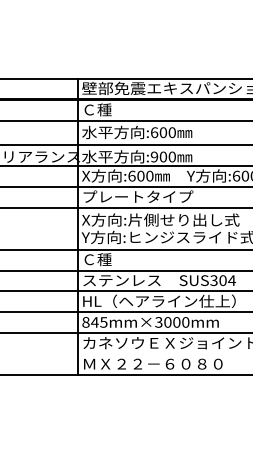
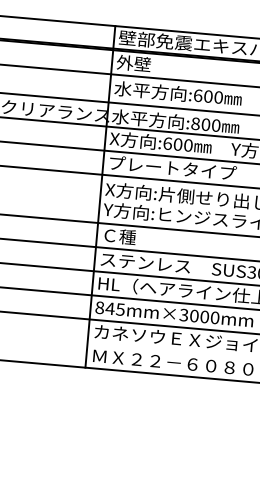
text: (96, 109) -> (133, 63), Ｃ種 -> 外壁
text: (154, 156) -> (195, 123), :900 -> :800

